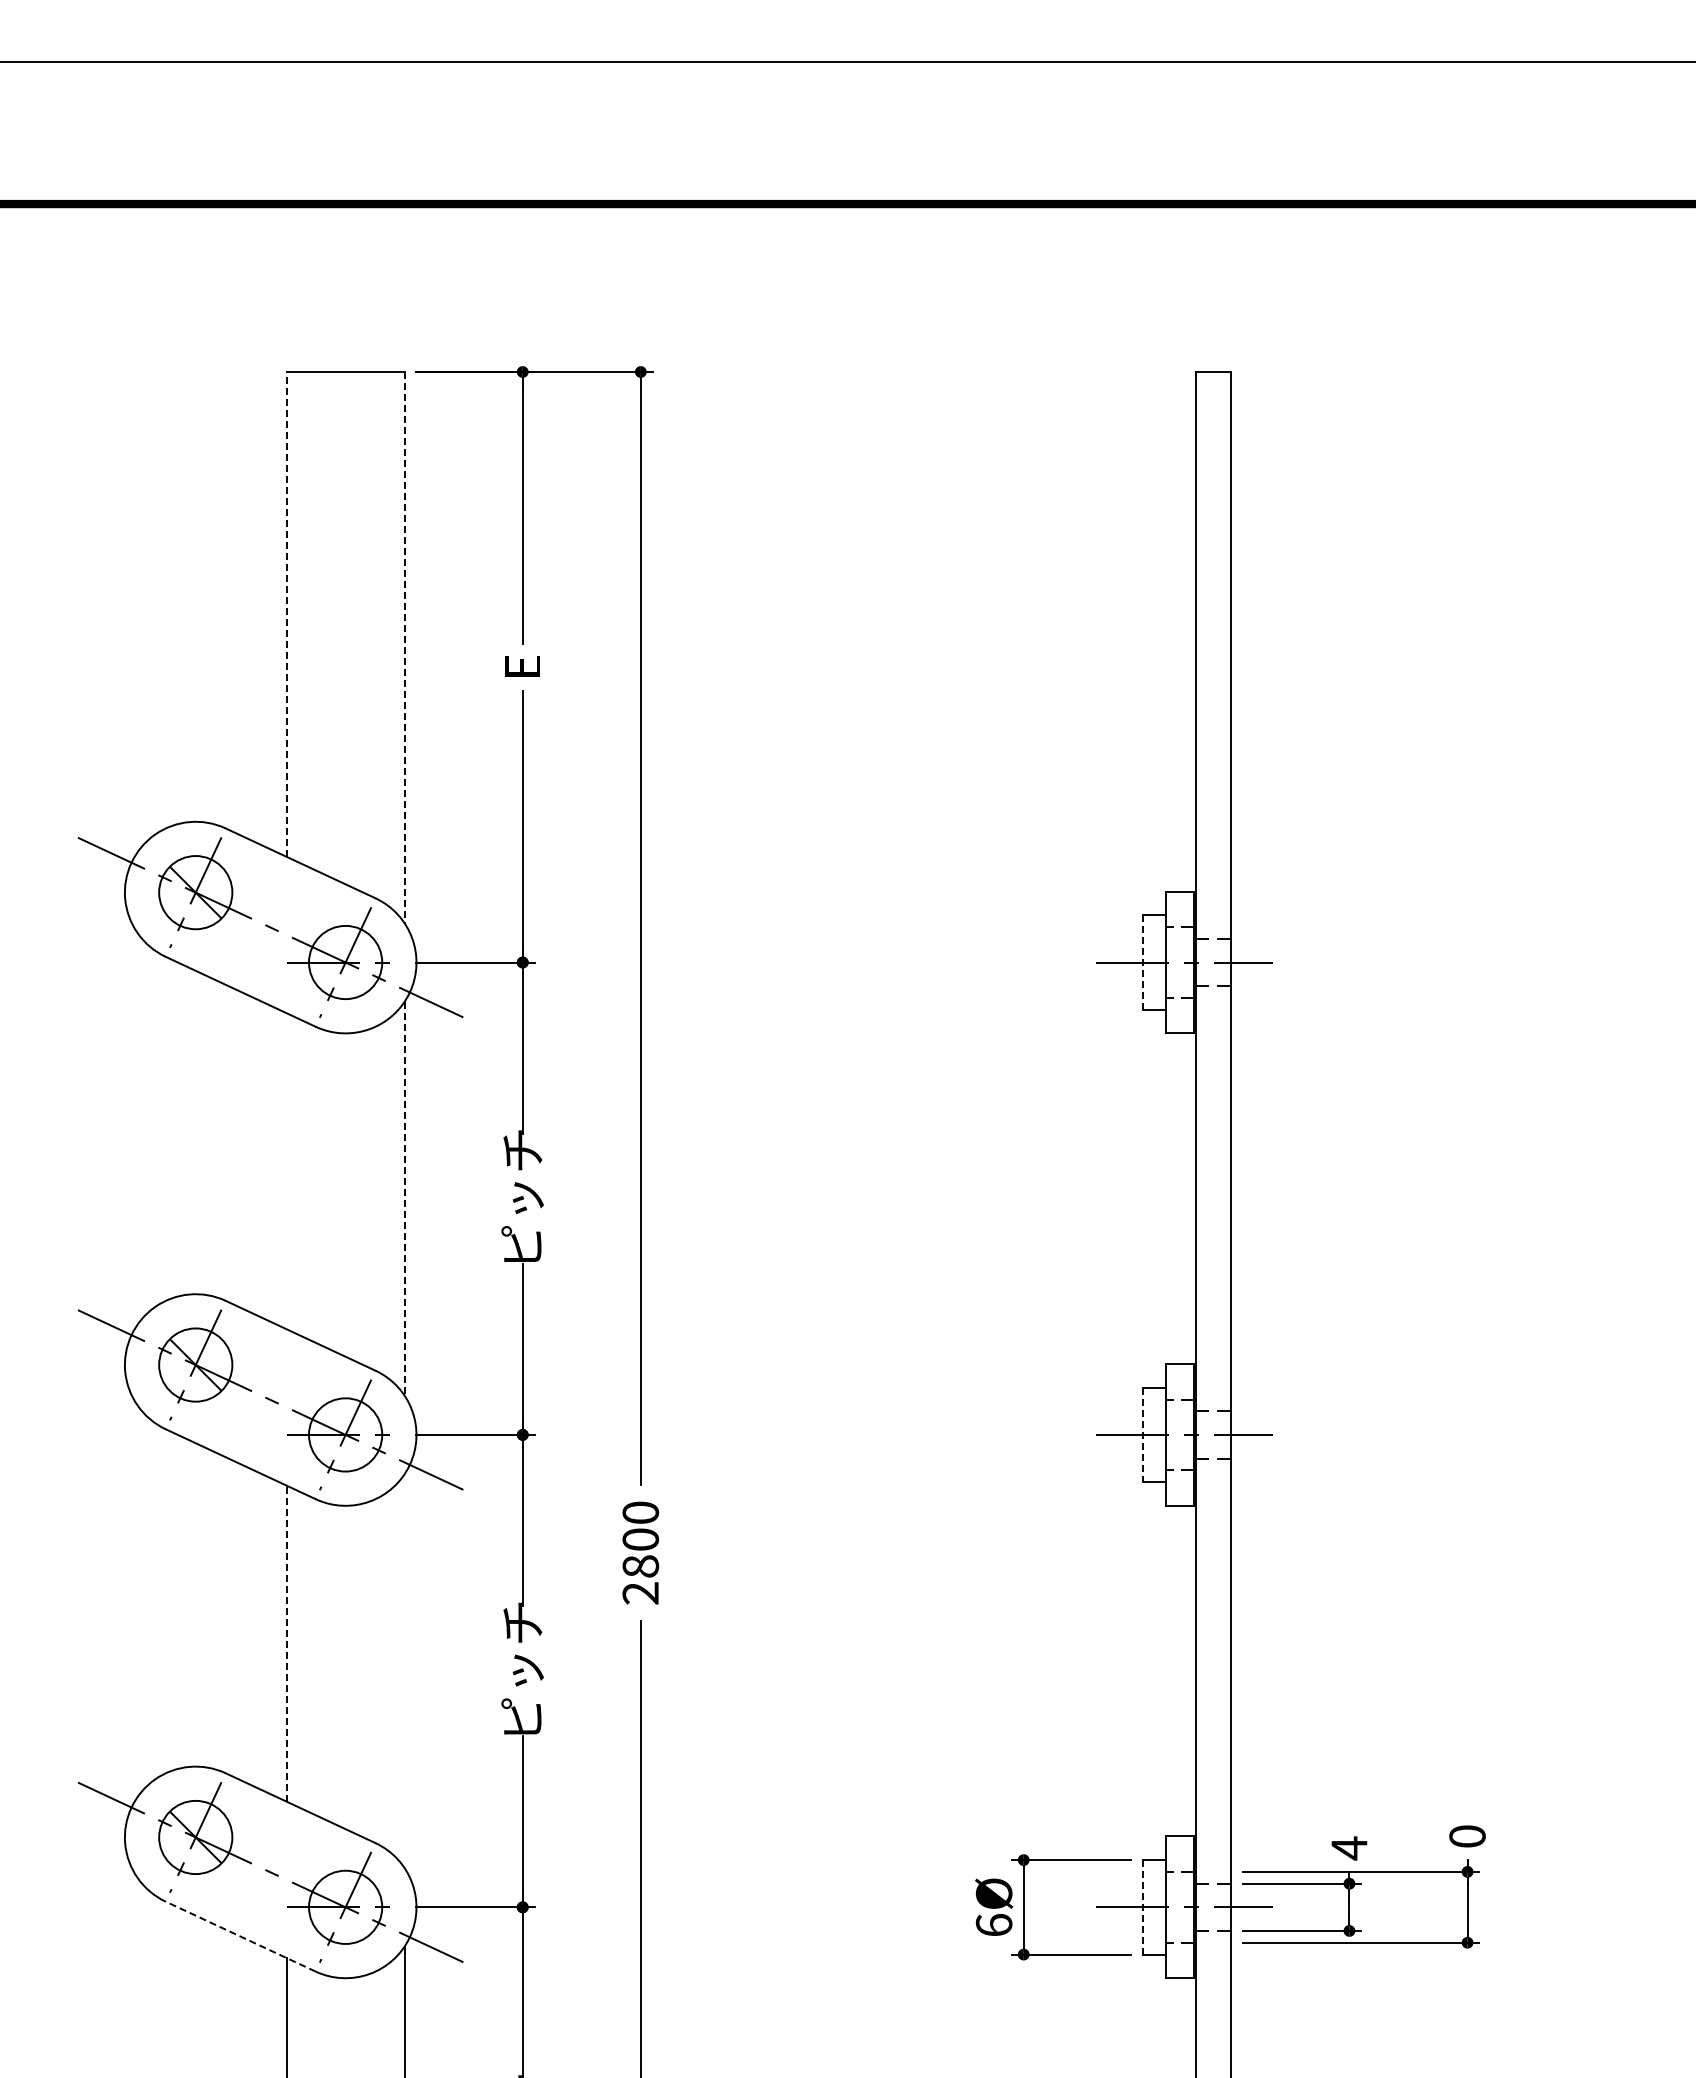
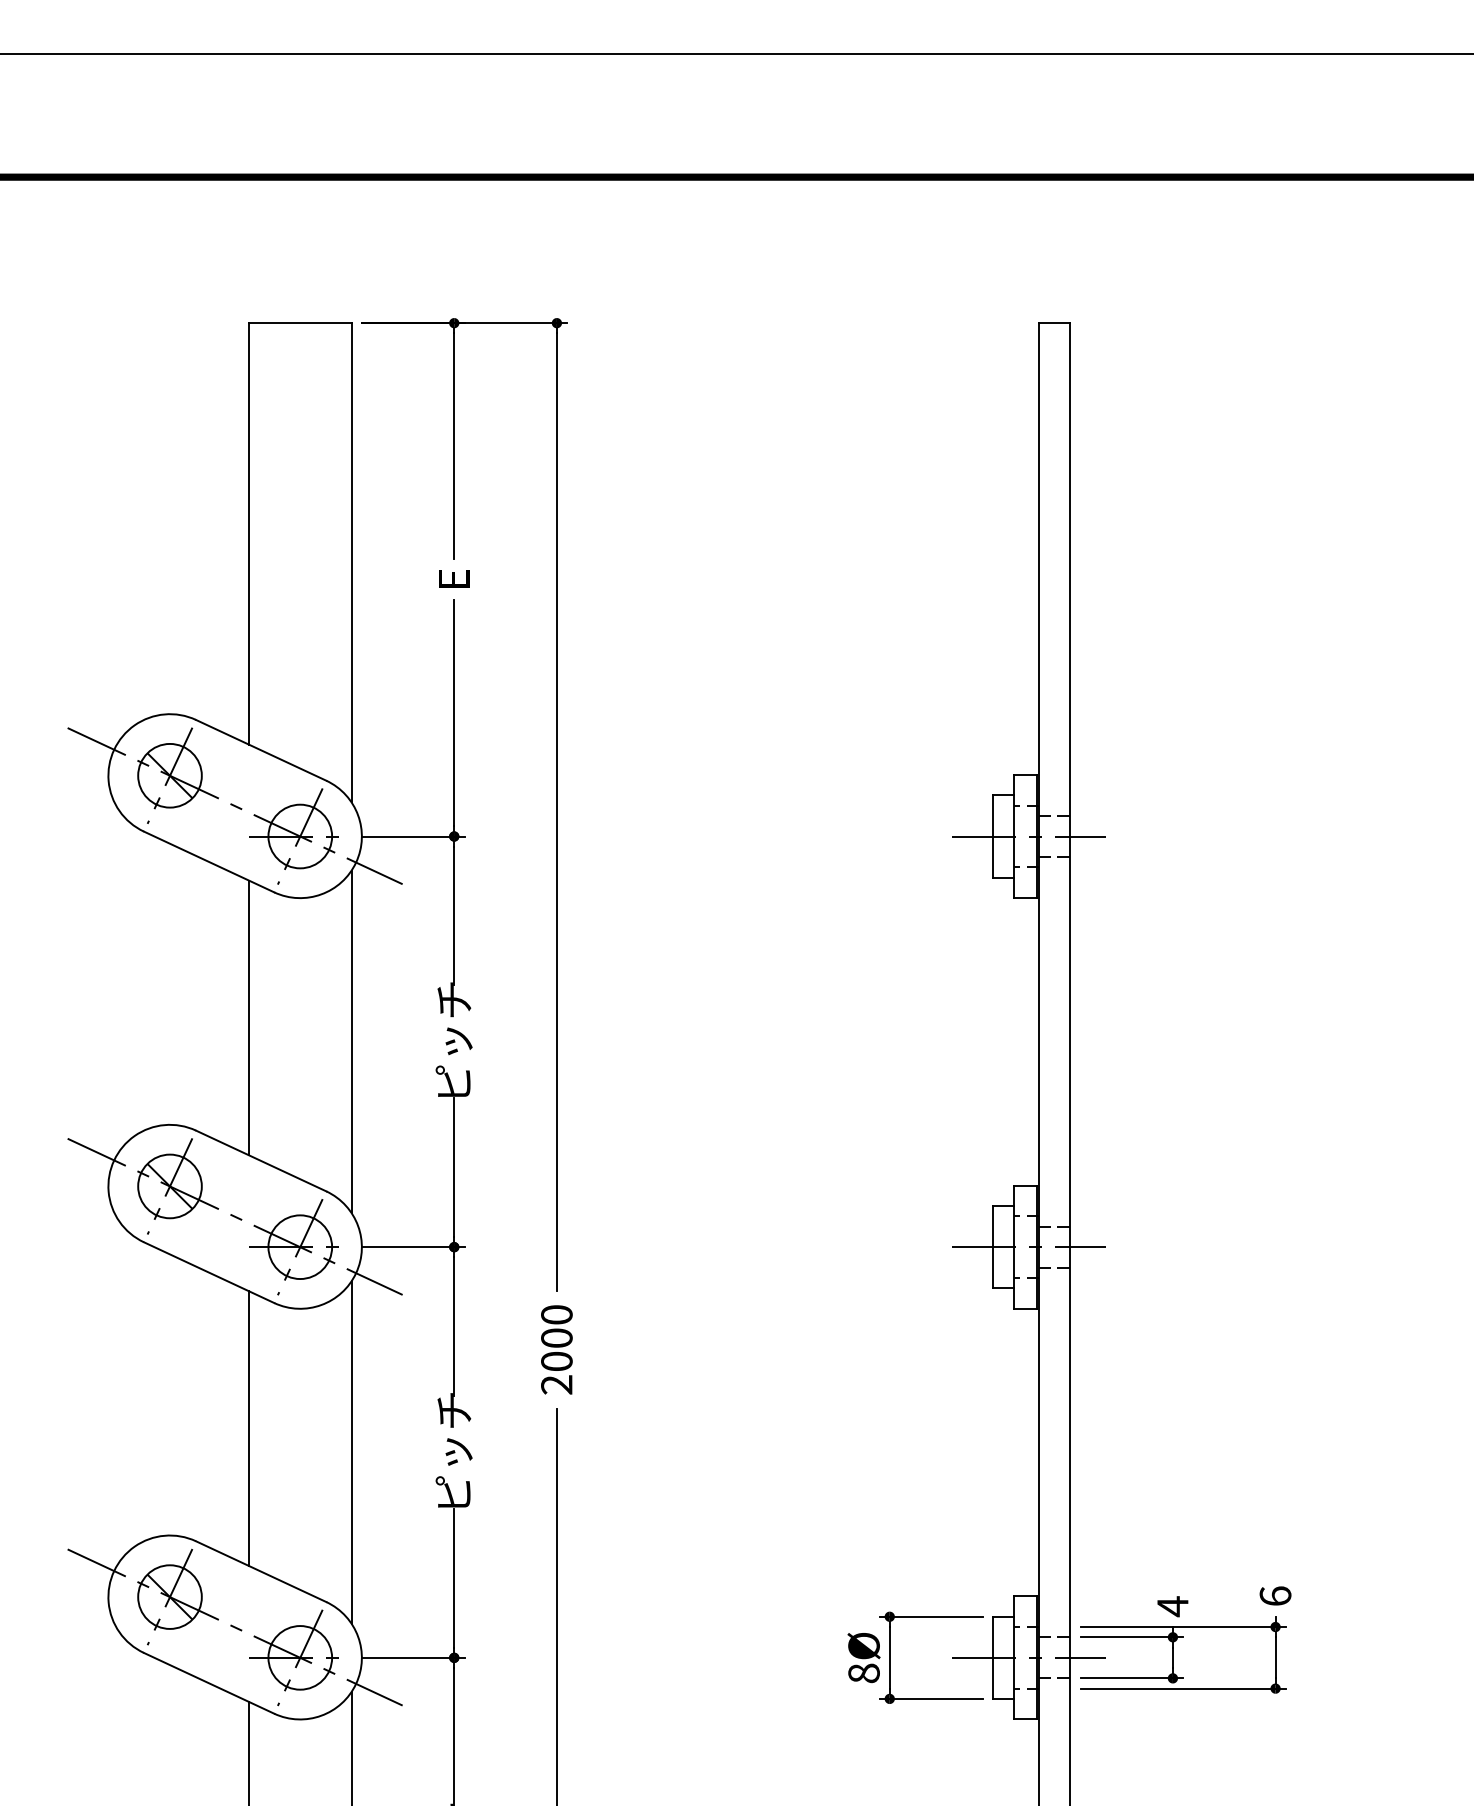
line: (286, 613) -> (248, 533), dashed -> solid
line: (404, 647) -> (351, 562), dashed -> solid
line: (1142, 963) -> (993, 837), dashed -> solid
line: (286, 1171) -> (248, 1018), added
line: (404, 1199) -> (351, 1042), dashed -> solid
line: (1142, 1435) -> (993, 1247), dashed -> solid
text: (640, 1566) -> (556, 1361), 2800 -> 2000
line: (286, 1643) -> (248, 1428), dashed -> solid
line: (404, 1671) -> (351, 1452), added
text: (1467, 1836) -> (1275, 1596), 0 -> 6
line: (1142, 1907) -> (993, 1657), dashed -> solid
text: (993, 1925) -> (863, 1673), 6Ø -> 8Ø
line: (240, 1936) -> (208, 1683), dashed -> solid

